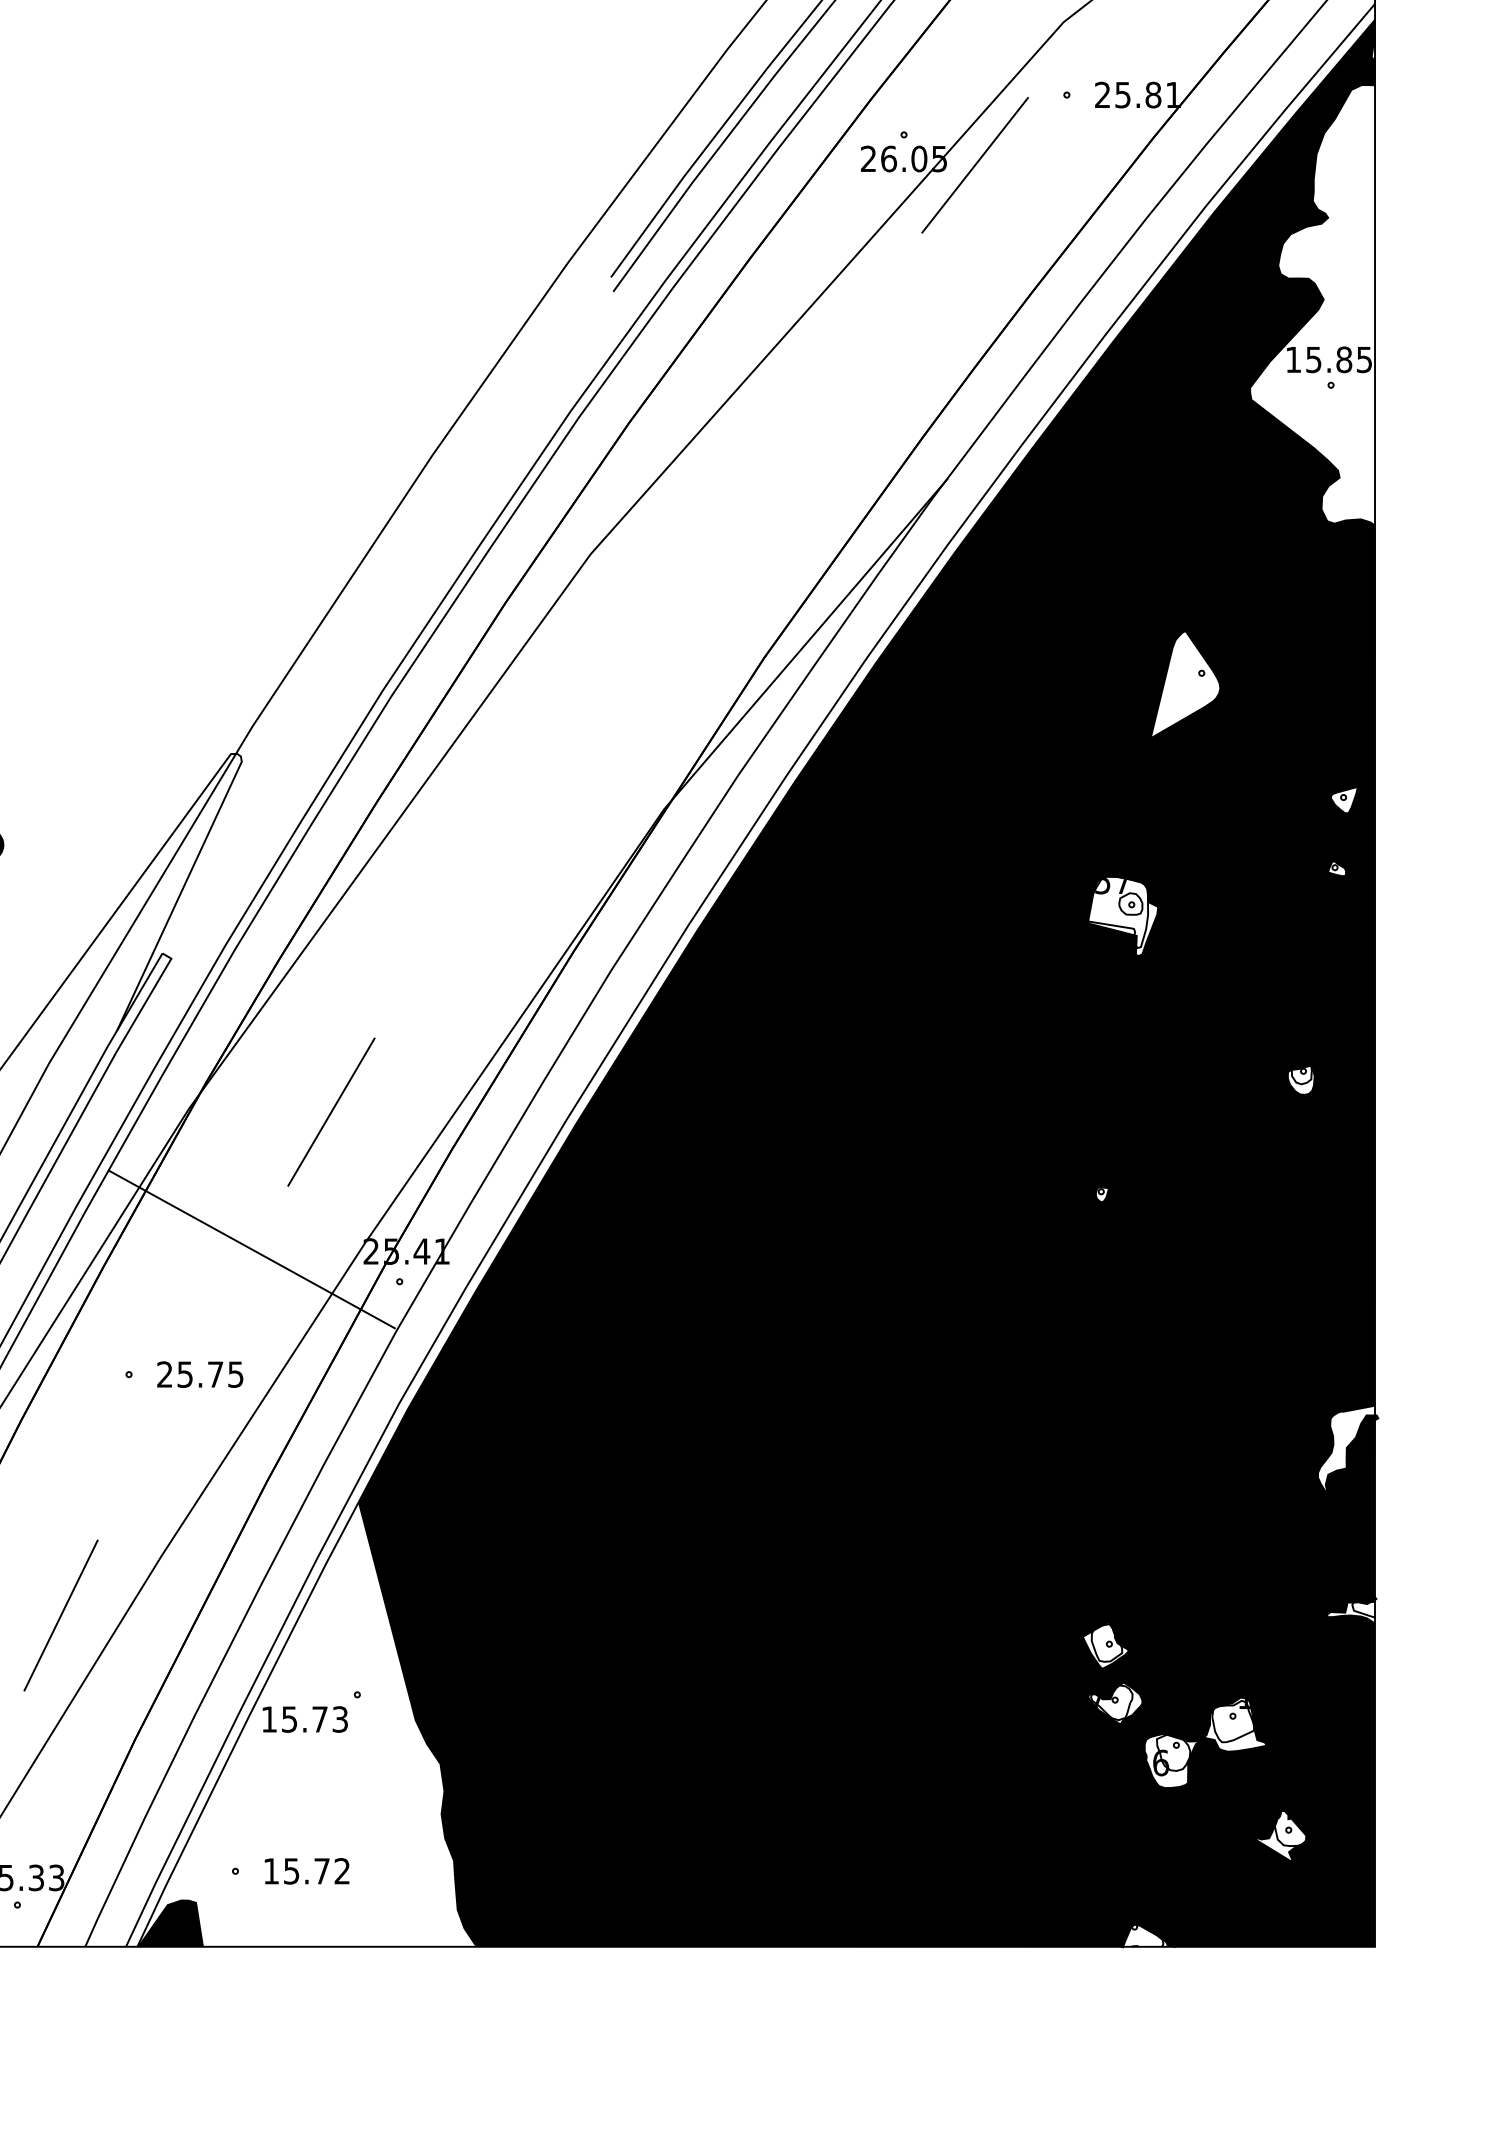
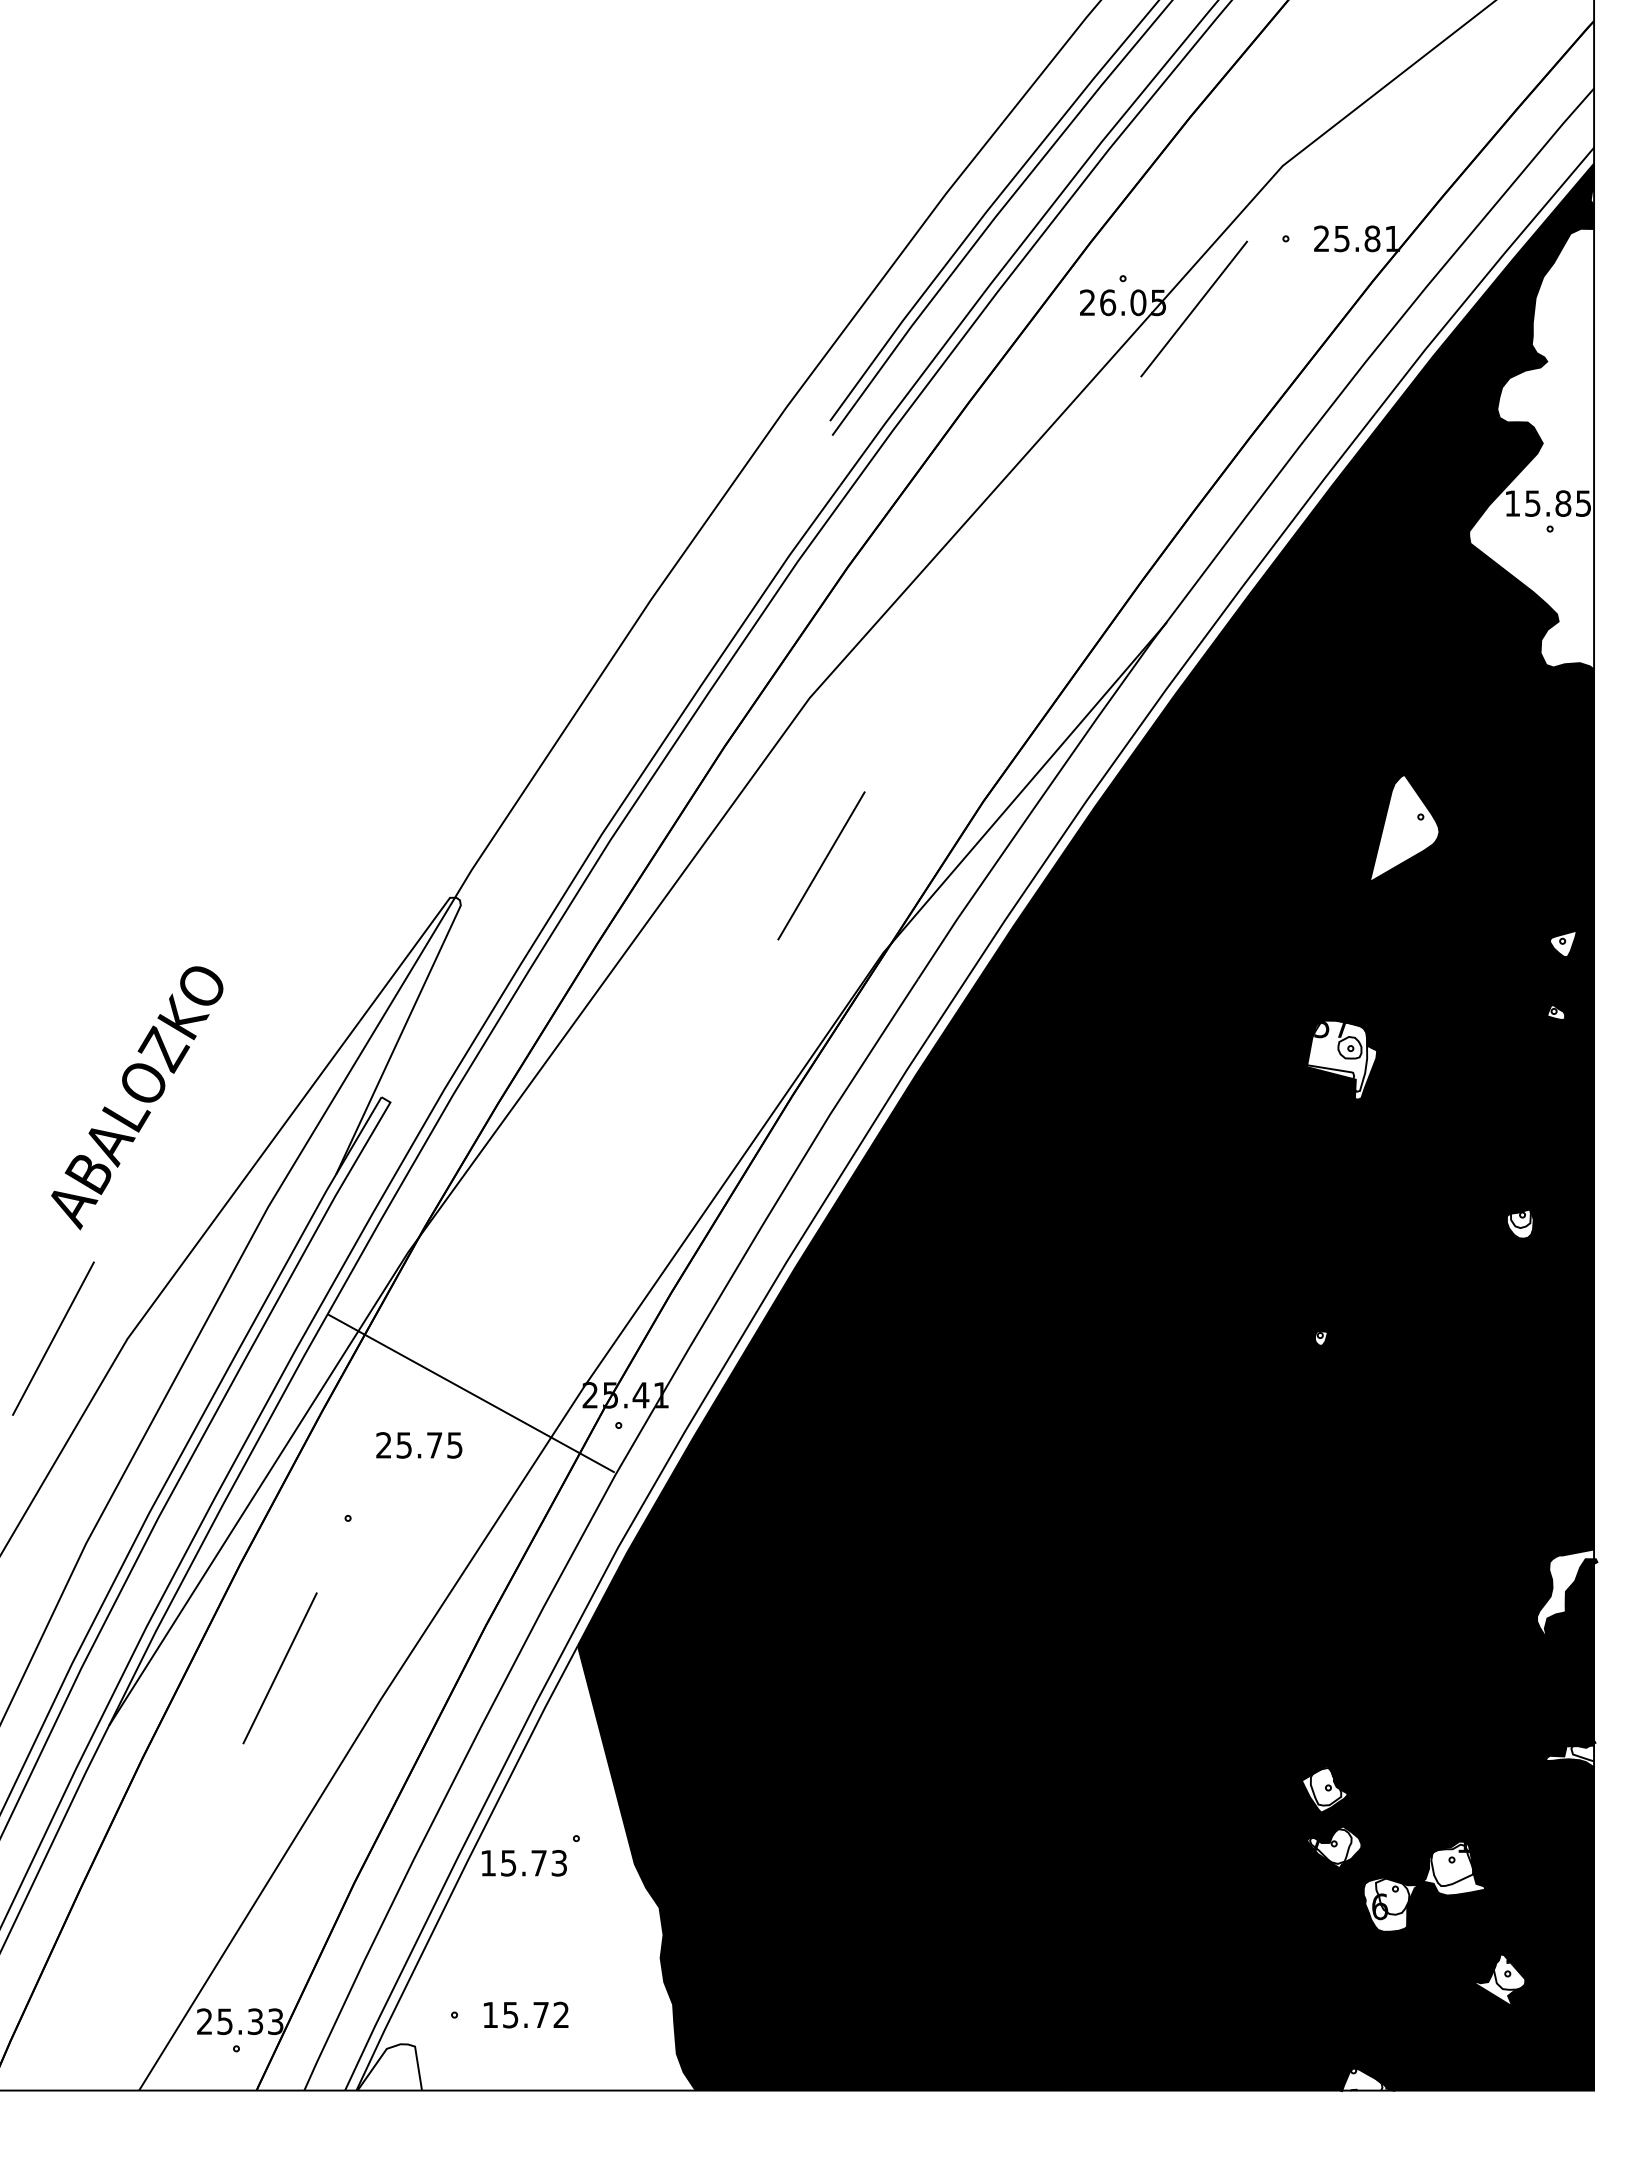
line: (331, 1111) -> (821, 865), moved
text: (200, 1374) -> (419, 1445), moved
line: (60, 1615) -> (279, 1668), moved
fill: (170, 1923) -> (389, 2067), removed

